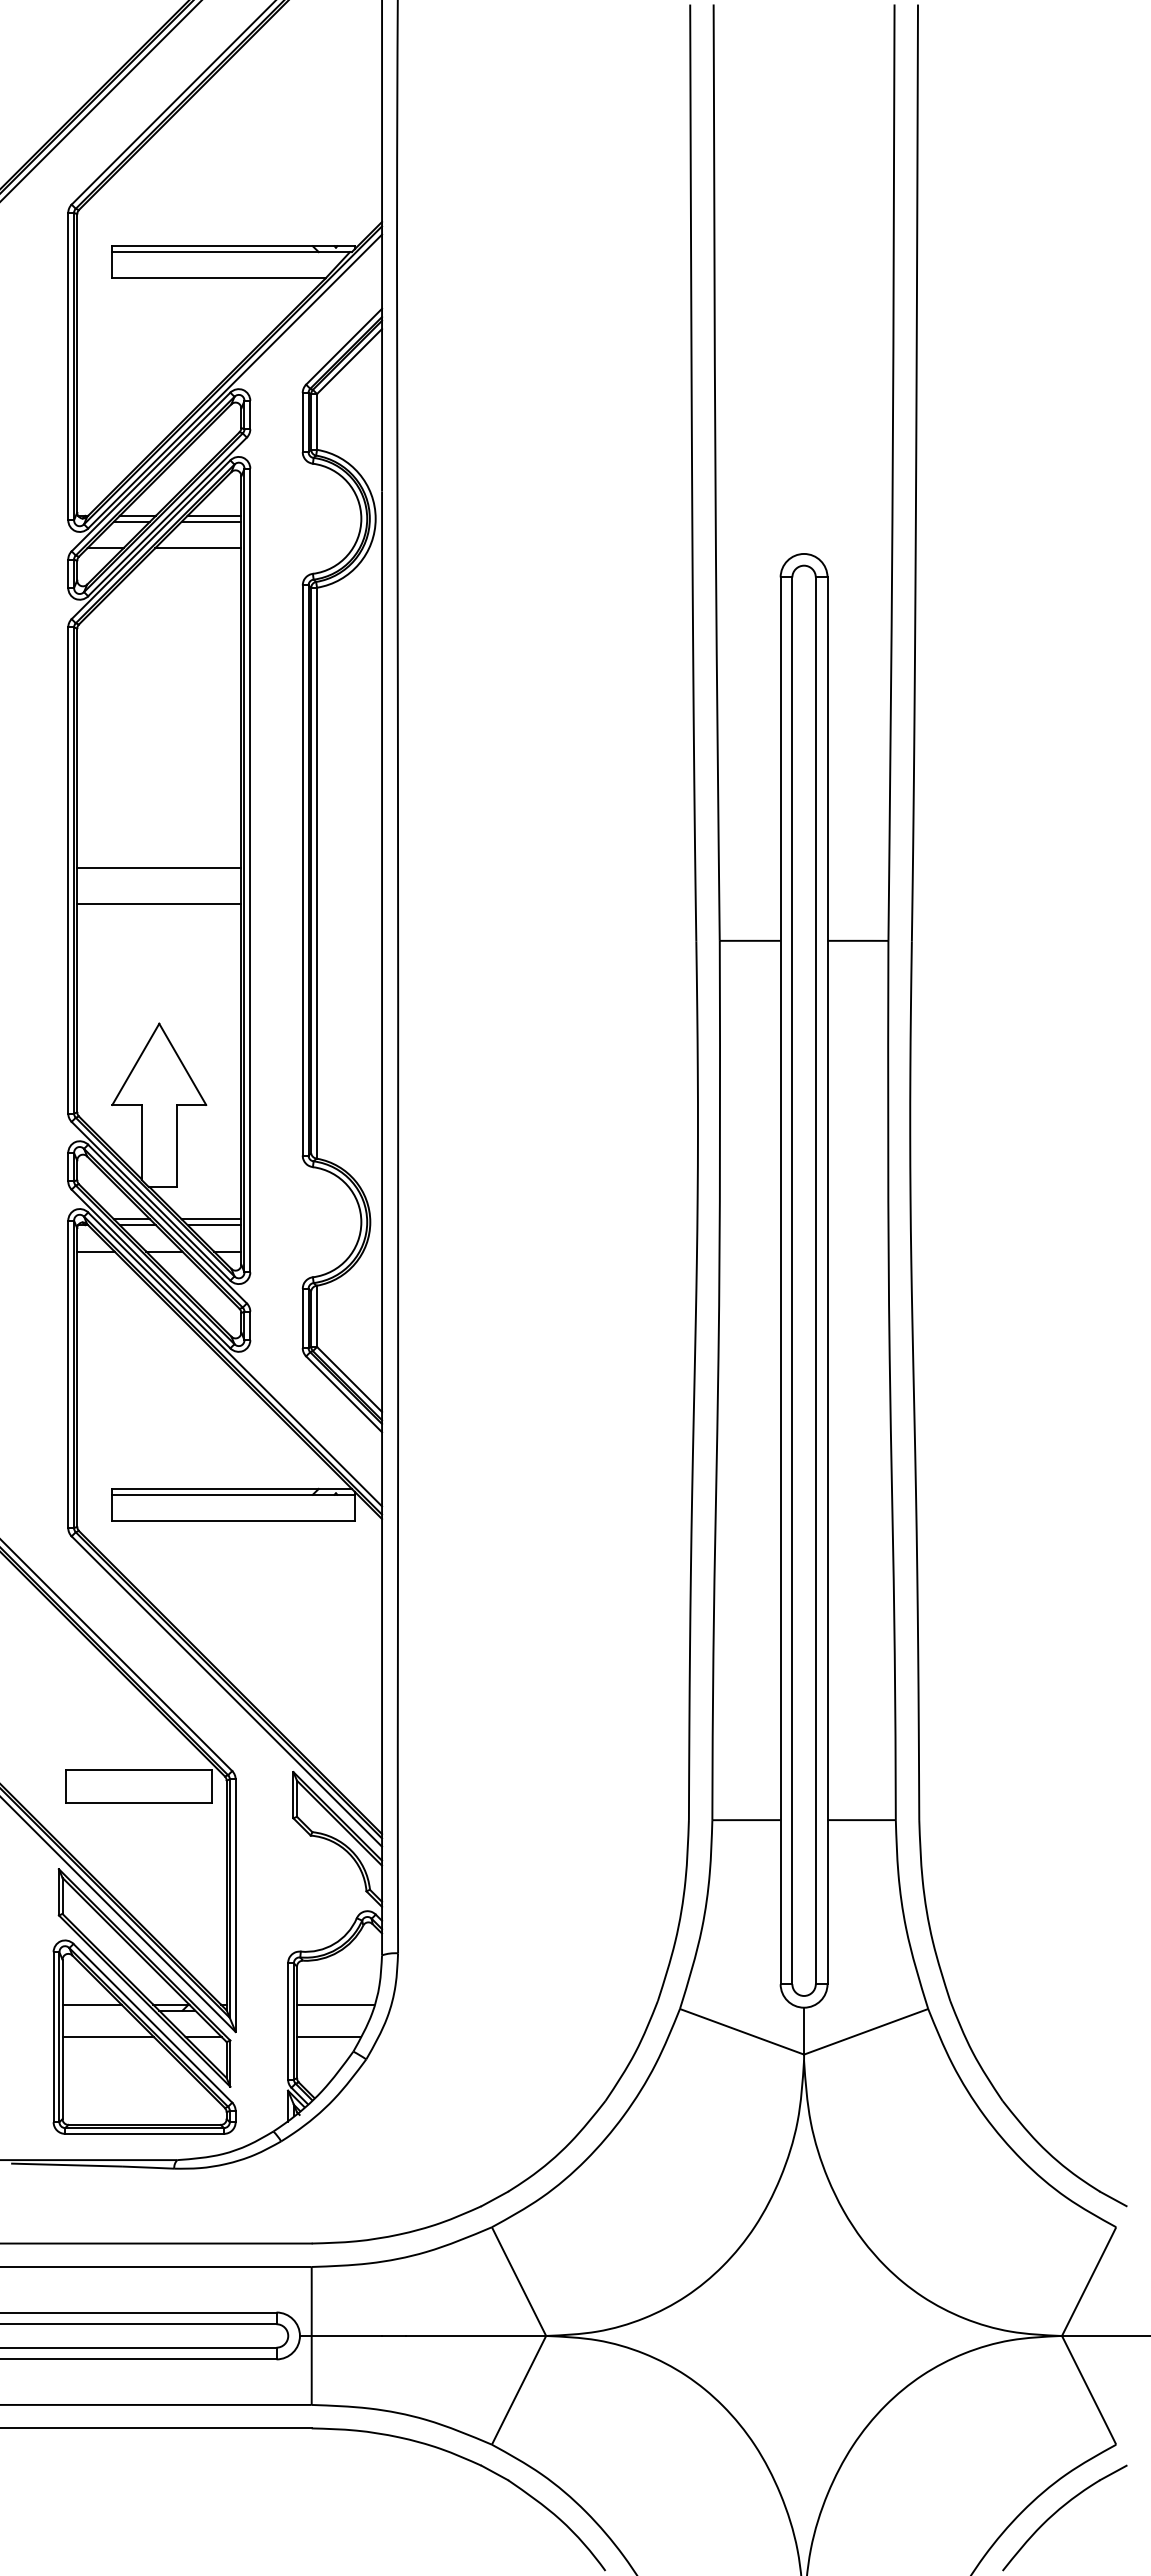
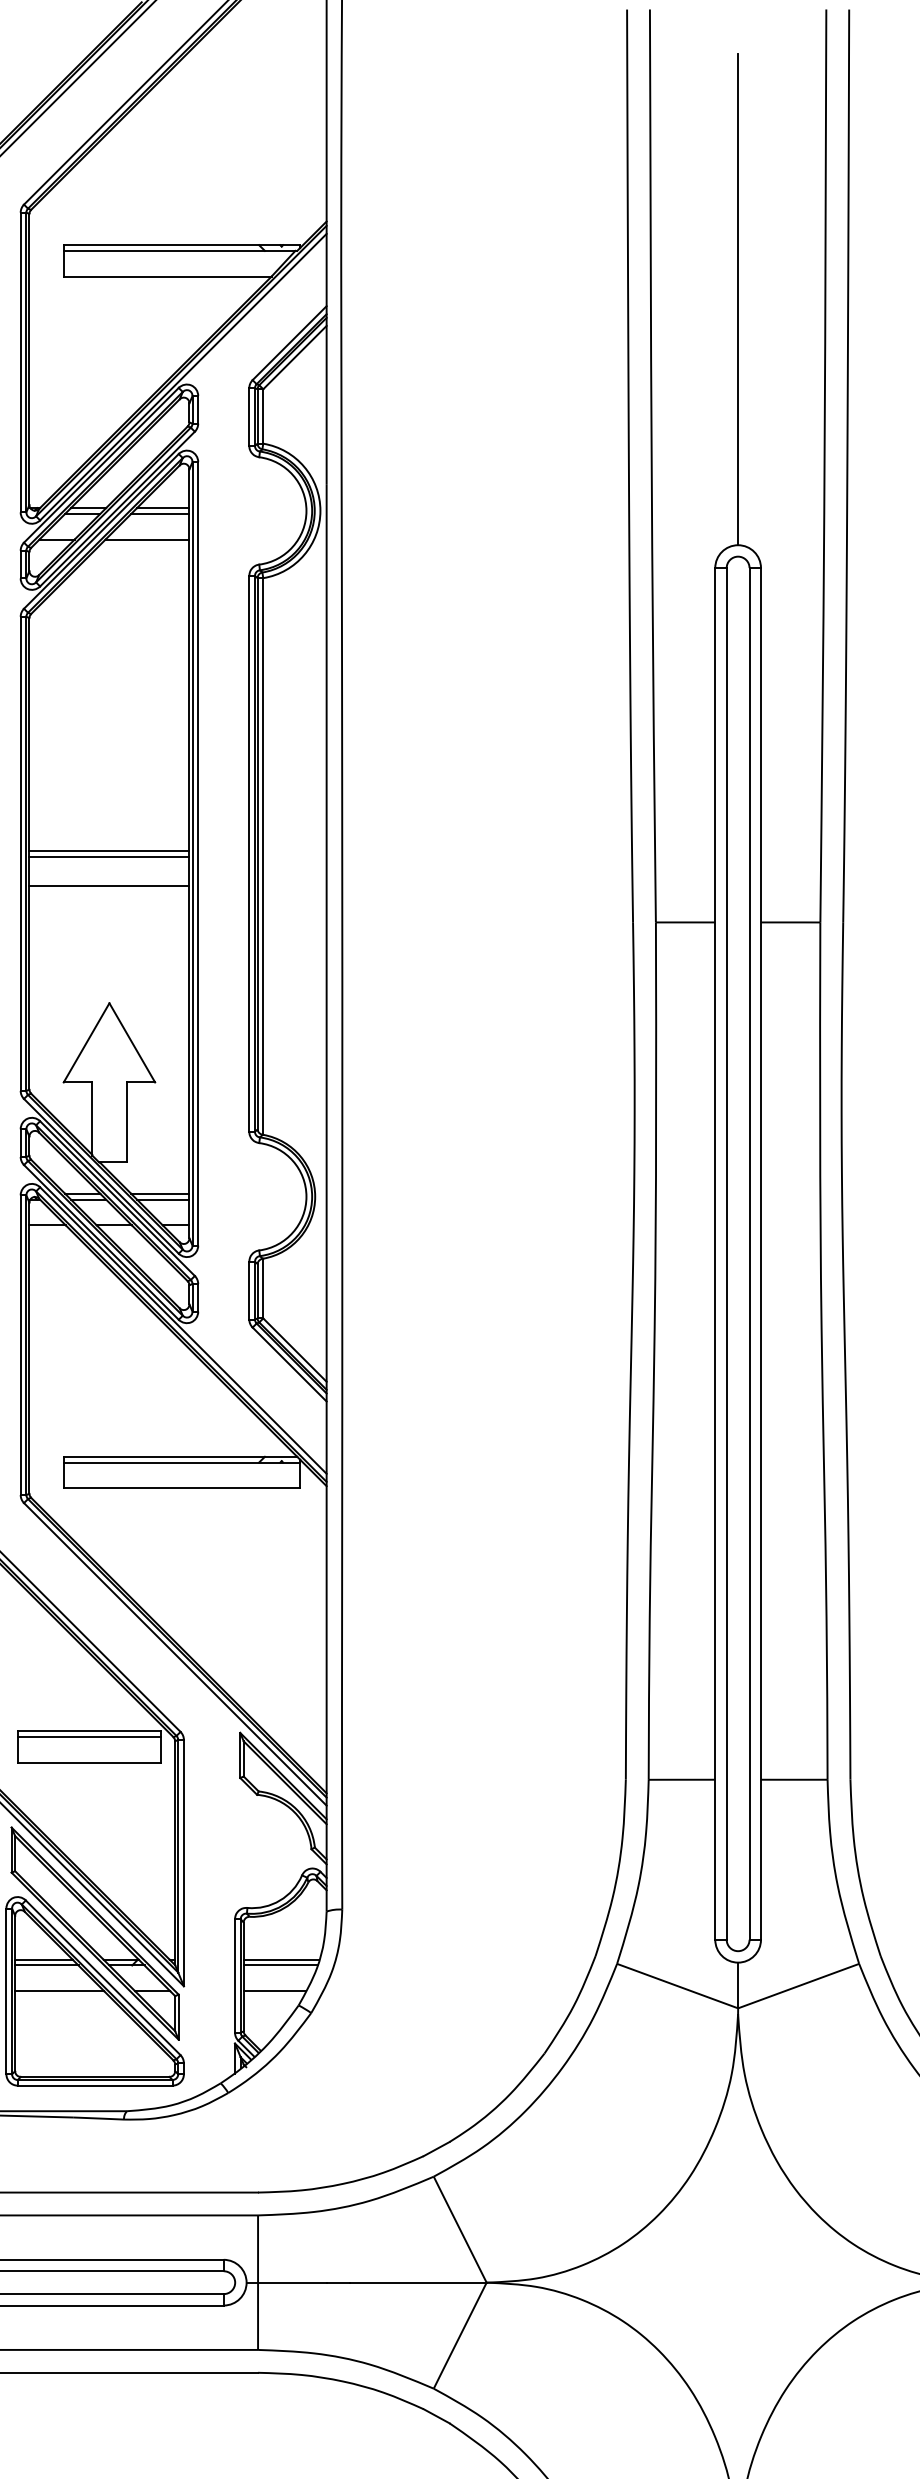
line: (804, 301) -> (738, 299), added
line: (159, 873) -> (109, 856), added
line: (138, 1776) -> (89, 1737), added
line: (94, 2010) -> (46, 1965), added
line: (334, 2010) -> (280, 1965), added

